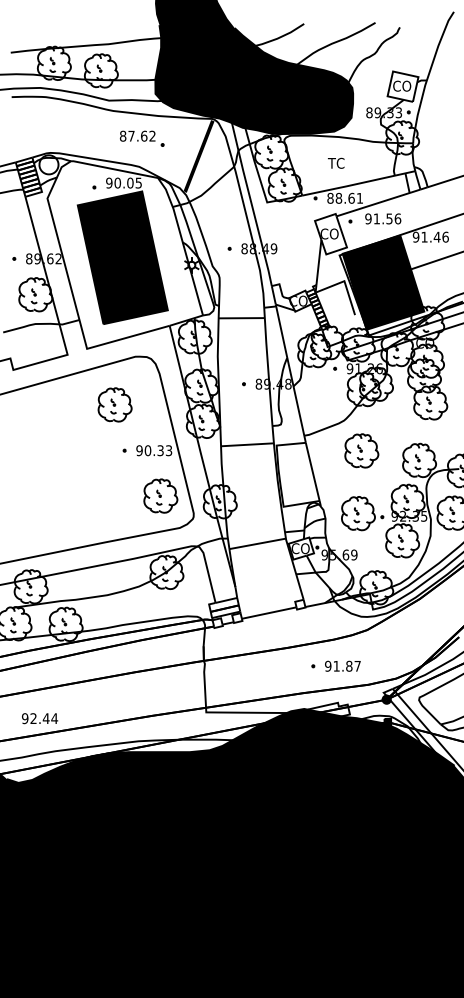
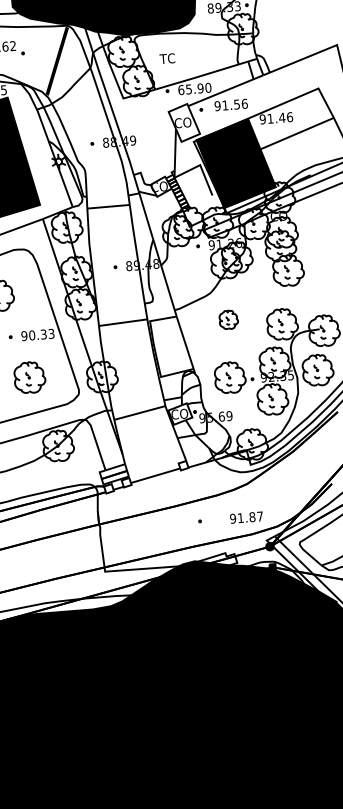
text: (336, 162) -> (167, 57), moved
text: (345, 197) -> (194, 88), 88.61 -> 65.90
part: (361, 450) -> (228, 319), size x0.6
part: (160, 495) -> (29, 377), moved
text: (342, 665) -> (246, 516), moved

